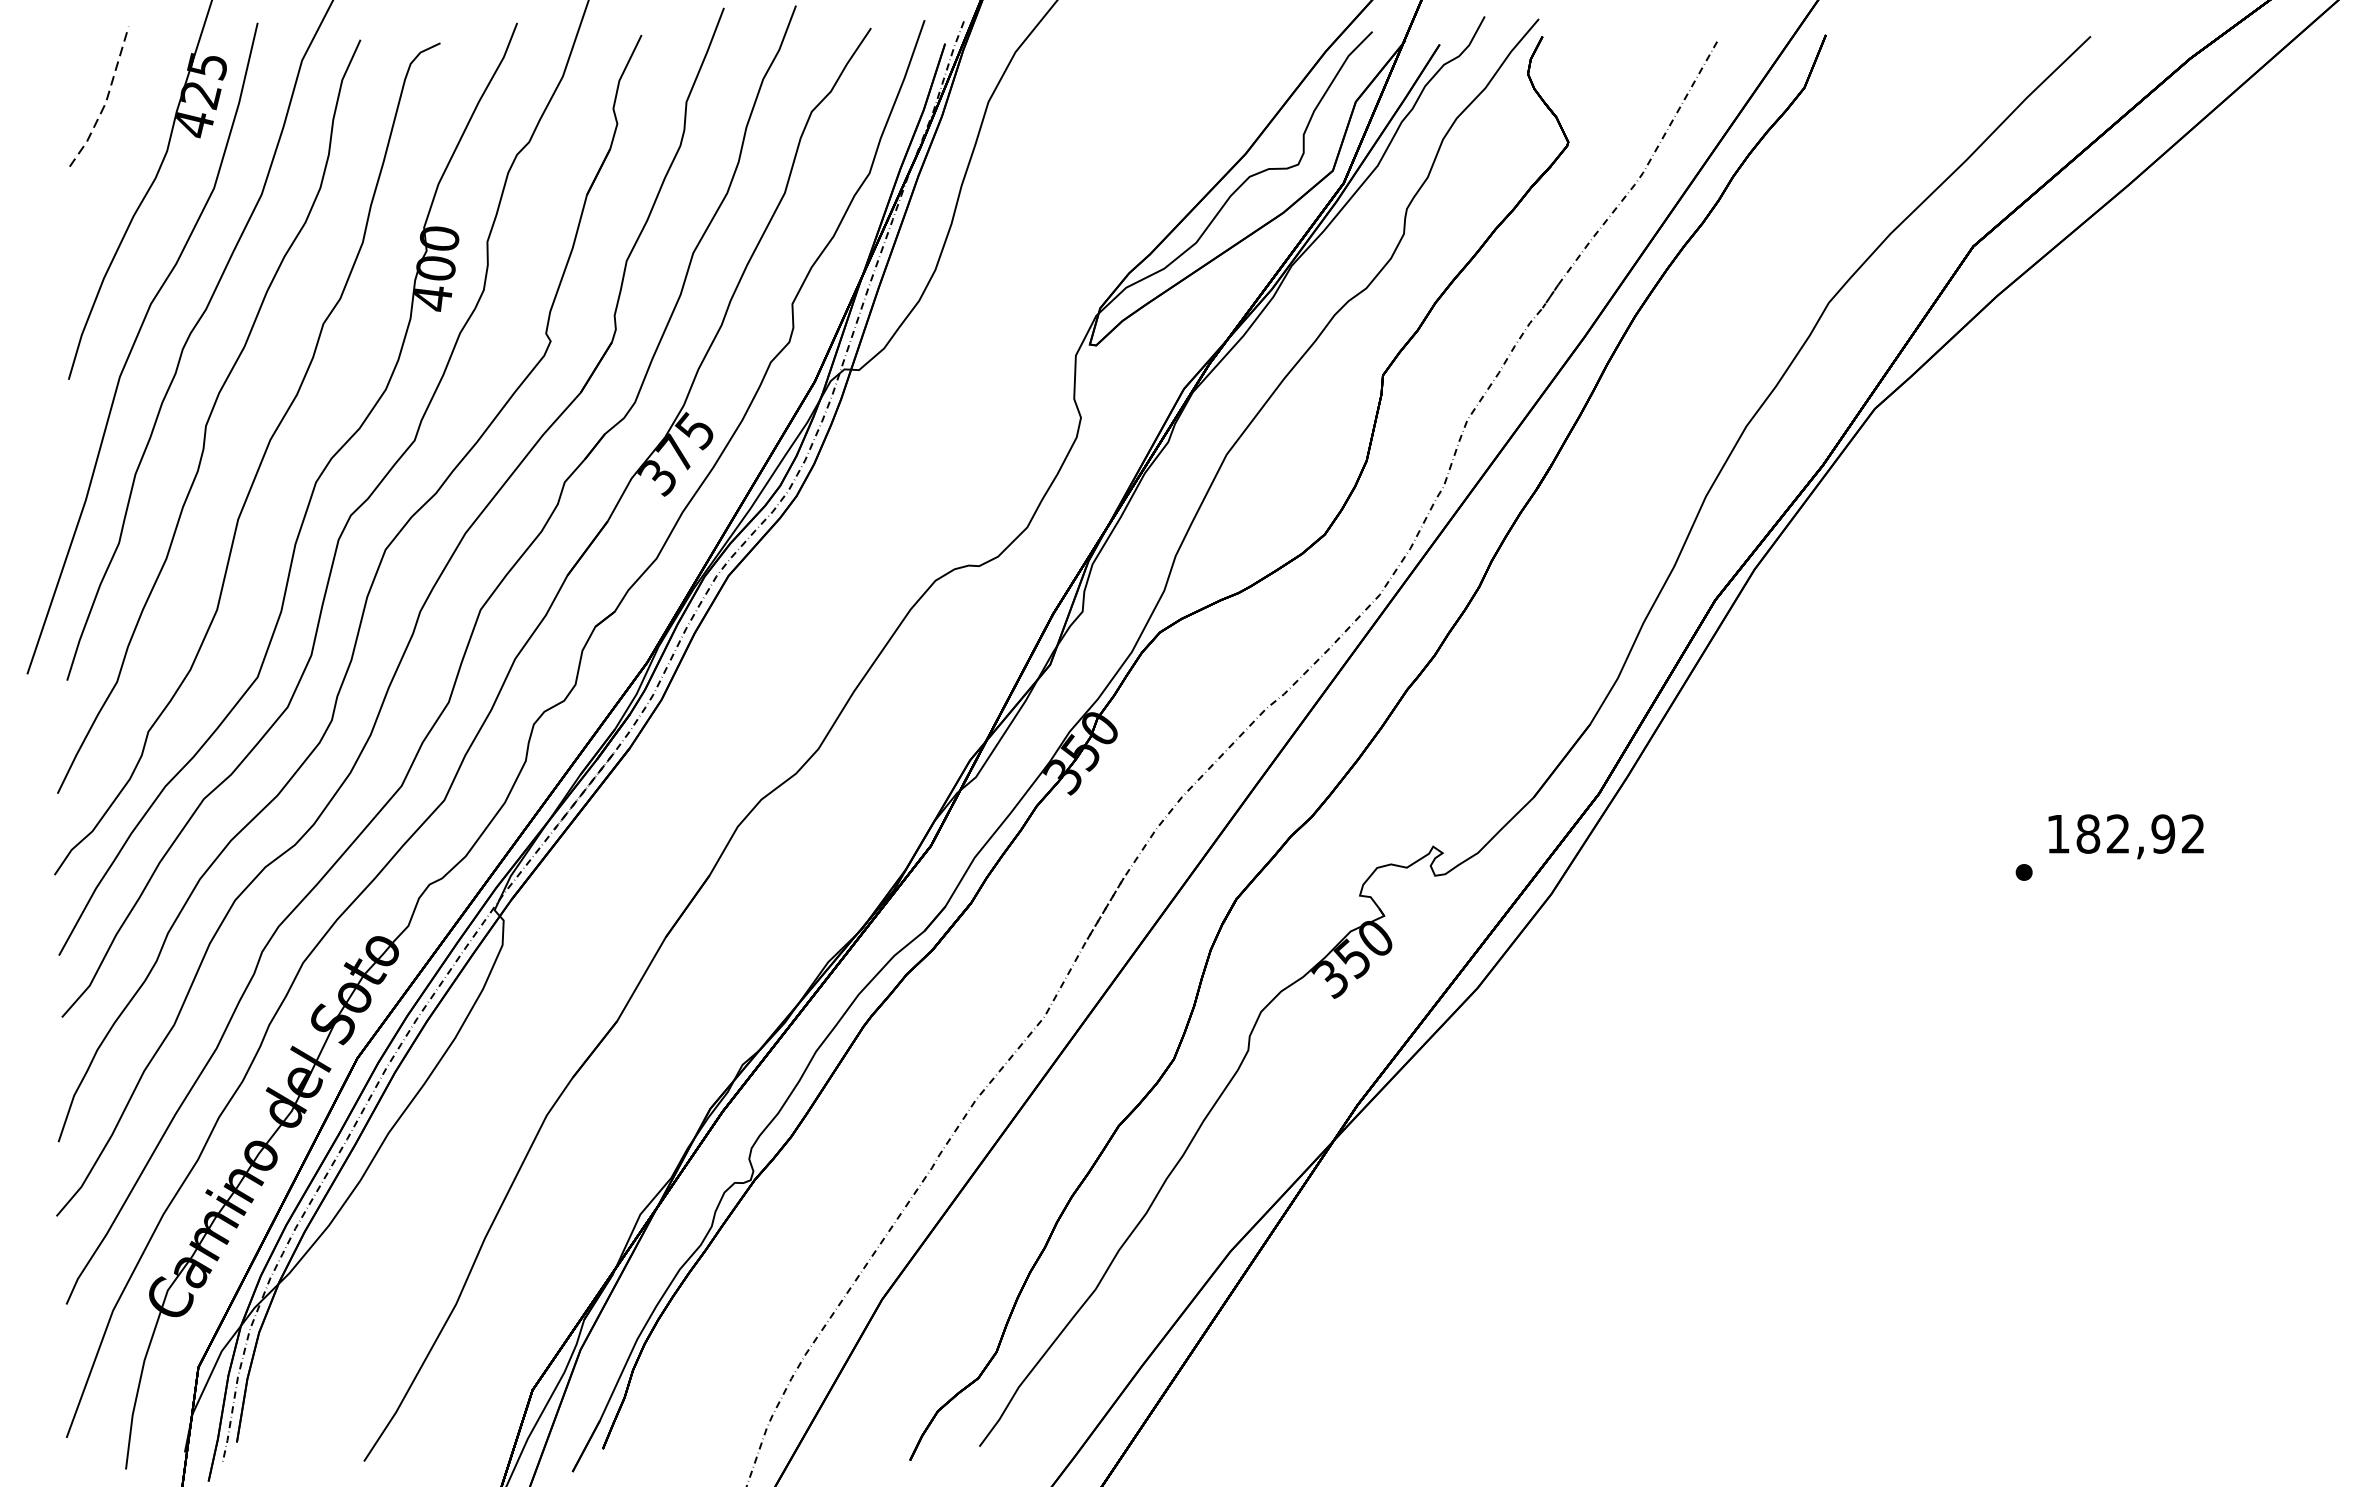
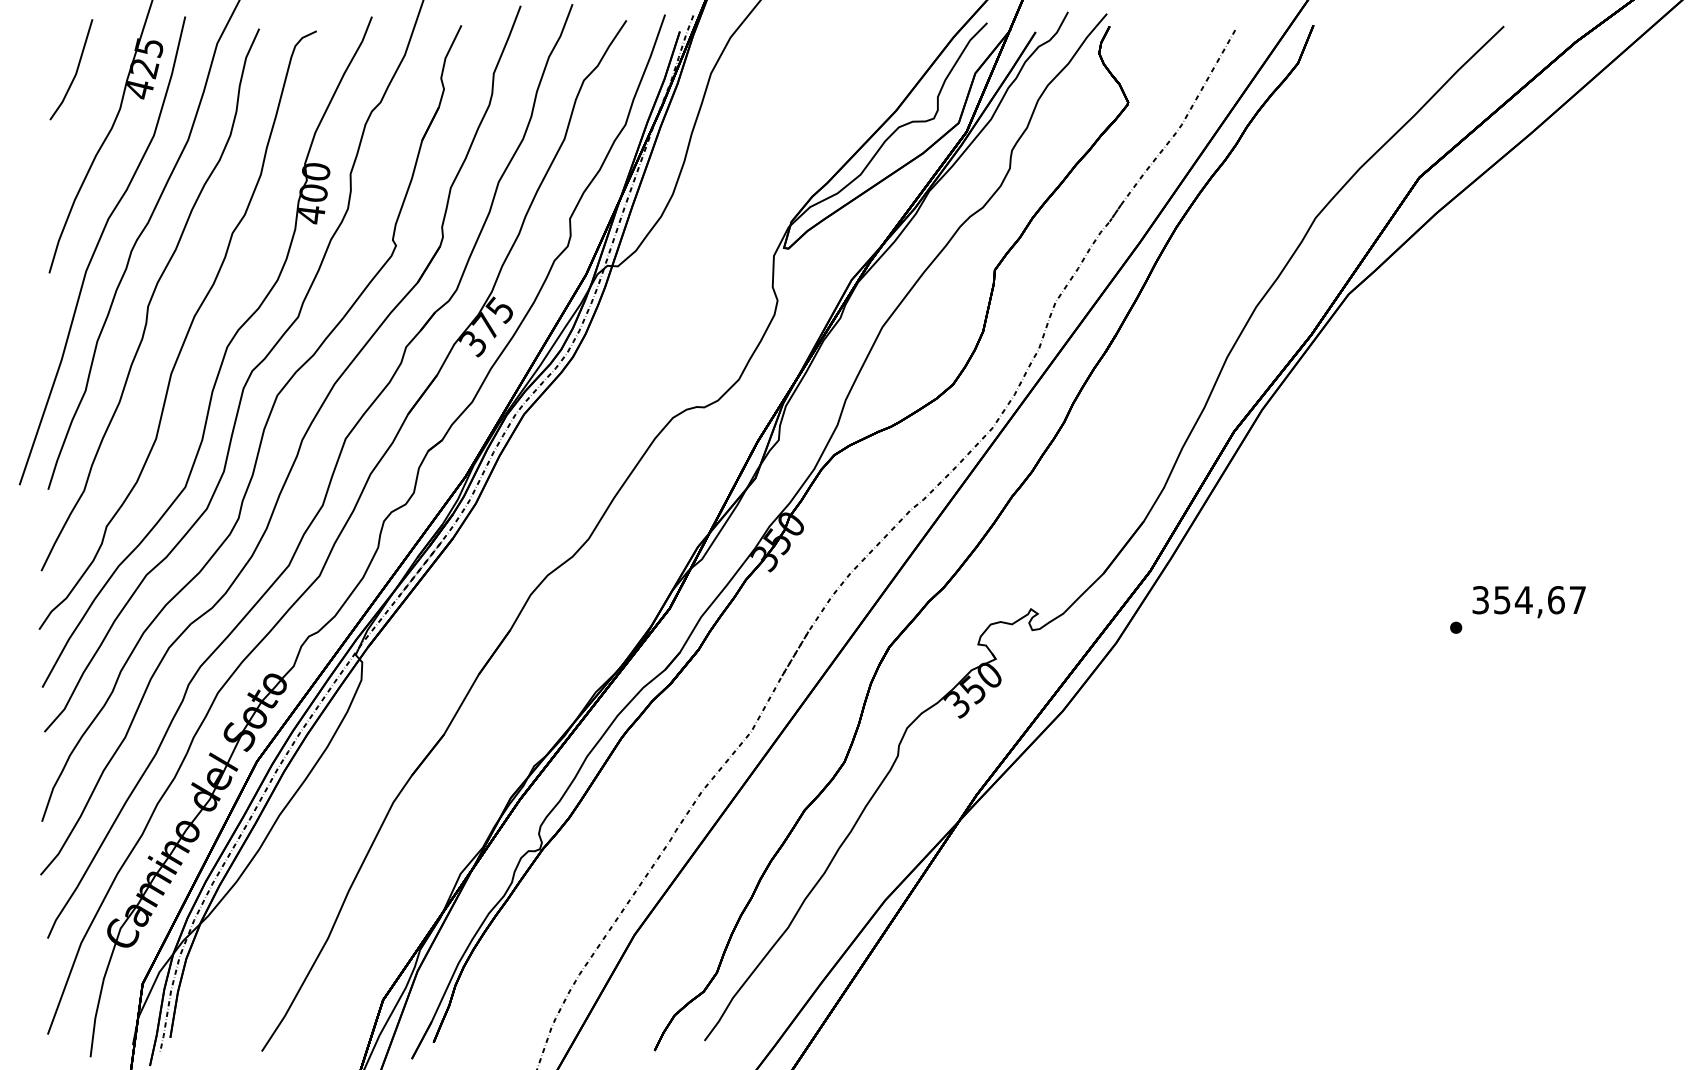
line: (106, 100) -> (76, 72), dashed -> solid
text: (2124, 834) -> (1528, 600), 182,92 -> 354,67

